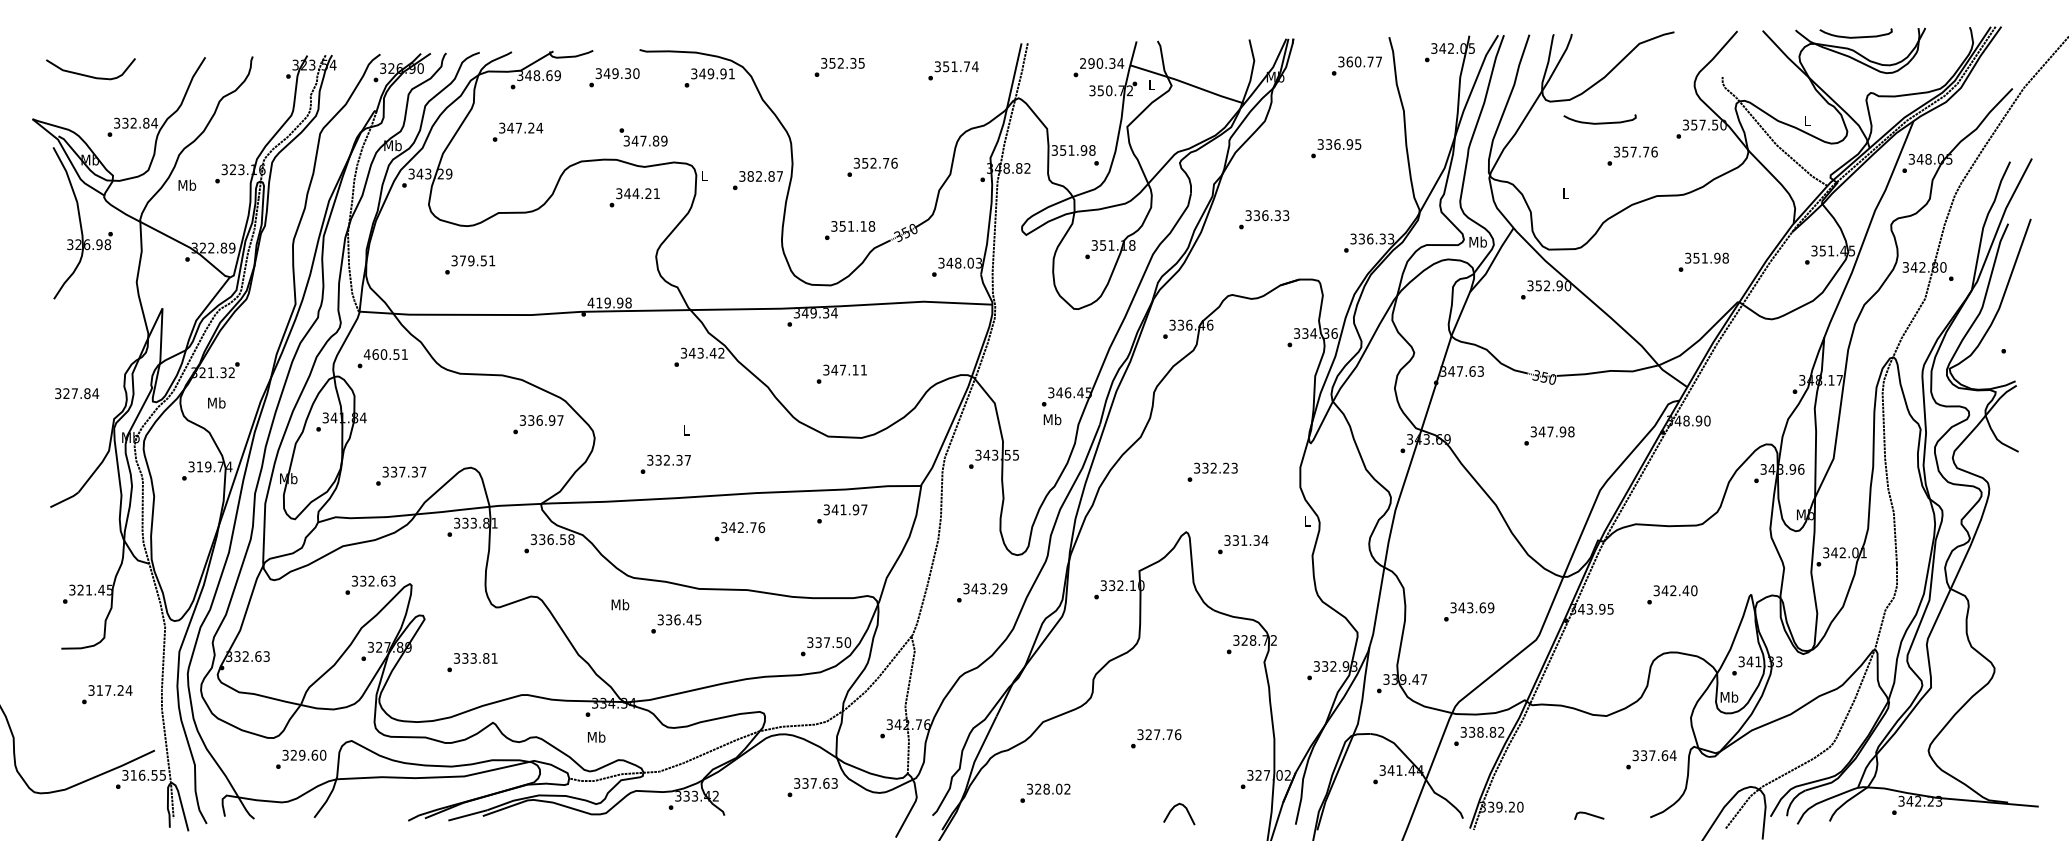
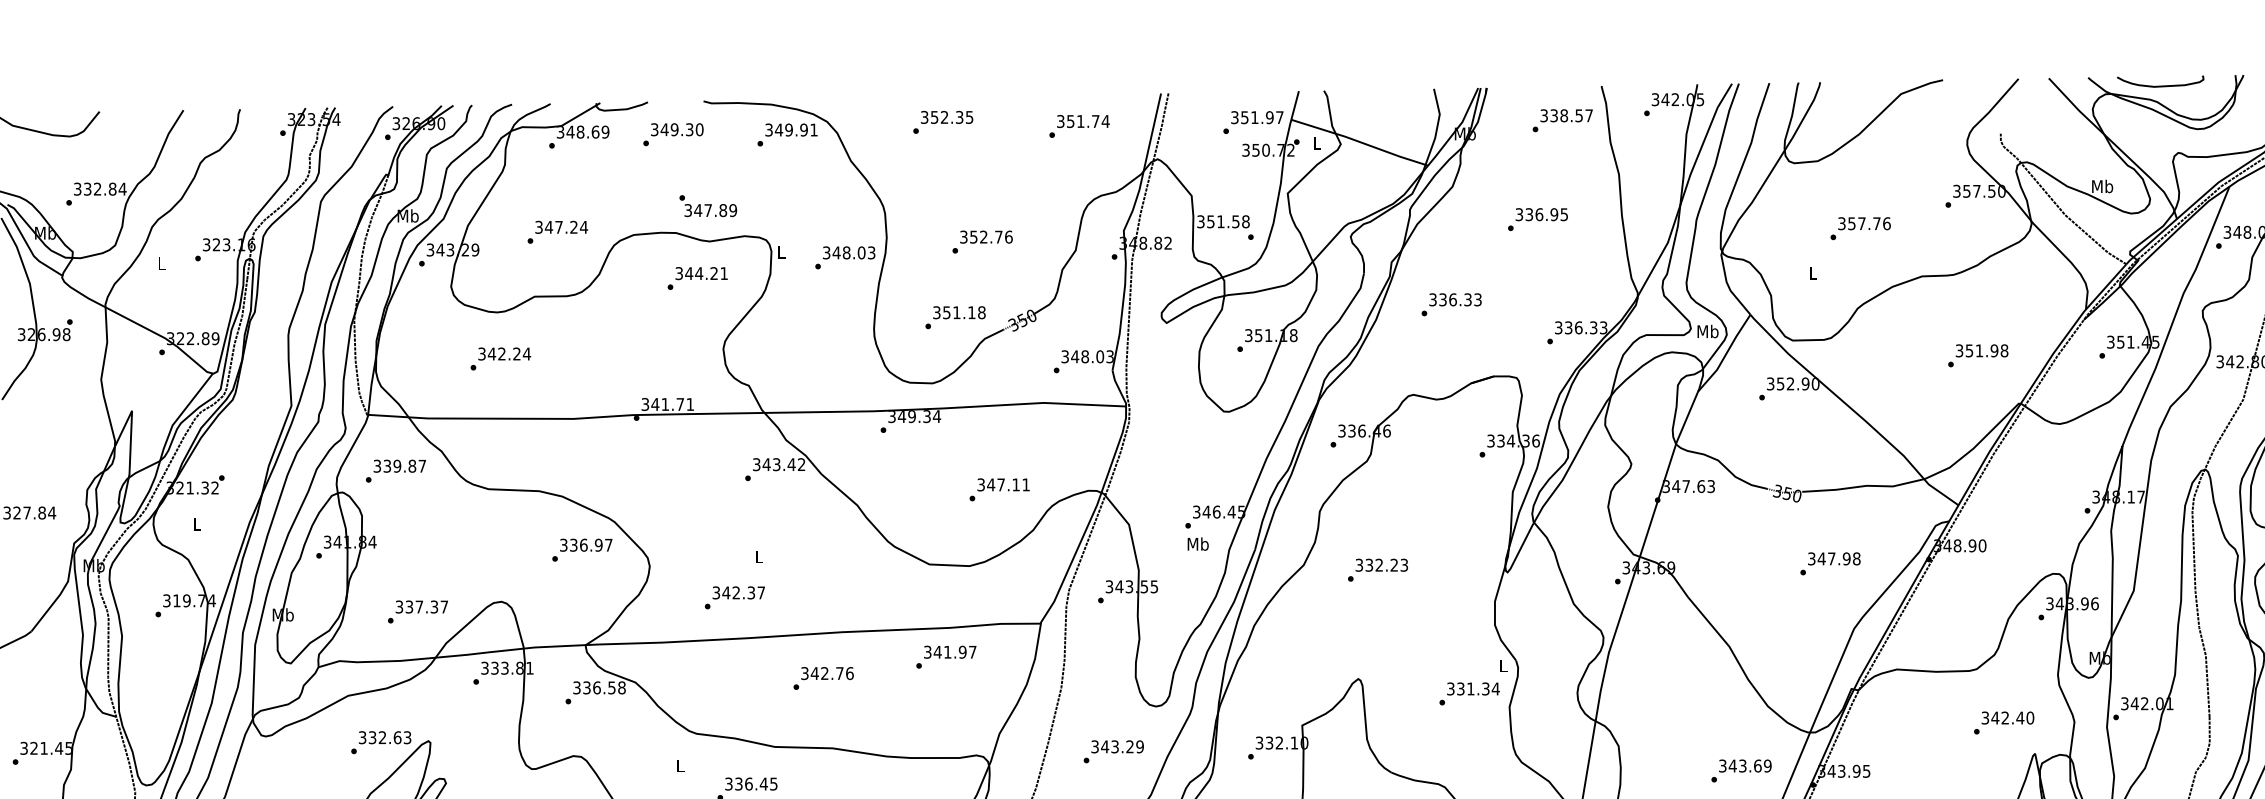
text: (1359, 61) -> (1565, 115), 360.77 -> 338.57
text: (1102, 63) -> (1258, 117), 290.34 -> 351.97
text: (1807, 120) -> (2102, 185), L -> Mb
curve: (1599, 122) -> (1853, 188), removed
text: (517, 131) -> (557, 231), moved
text: (1083, 150) -> (1235, 221), 351.98 -> 351.58
text: (1632, 155) -> (1860, 227), moved
text: (764, 176) -> (853, 252), 382.87 -> 348.03
text: (187, 184) -> (162, 262), Mb -> L
text: (477, 260) -> (509, 353), 379.51 -> 342.24
text: (609, 302) -> (667, 403), 419.98 -> 341.71
text: (385, 354) -> (399, 466), 460.51 -> 339.87
text: (841, 373) -> (999, 488), moved
text: (216, 402) -> (196, 523), Mb -> L
text: (1549, 435) -> (1830, 563), moved
text: (658, 459) -> (726, 591), 332.37 -> 342.37
text: (1212, 471) -> (1377, 569), moved
text: (1243, 544) -> (1470, 693), moved
text: (1672, 594) -> (2004, 722), moved
text: (620, 604) -> (680, 765), Mb -> L
text: (1469, 611) -> (1741, 770), moved

